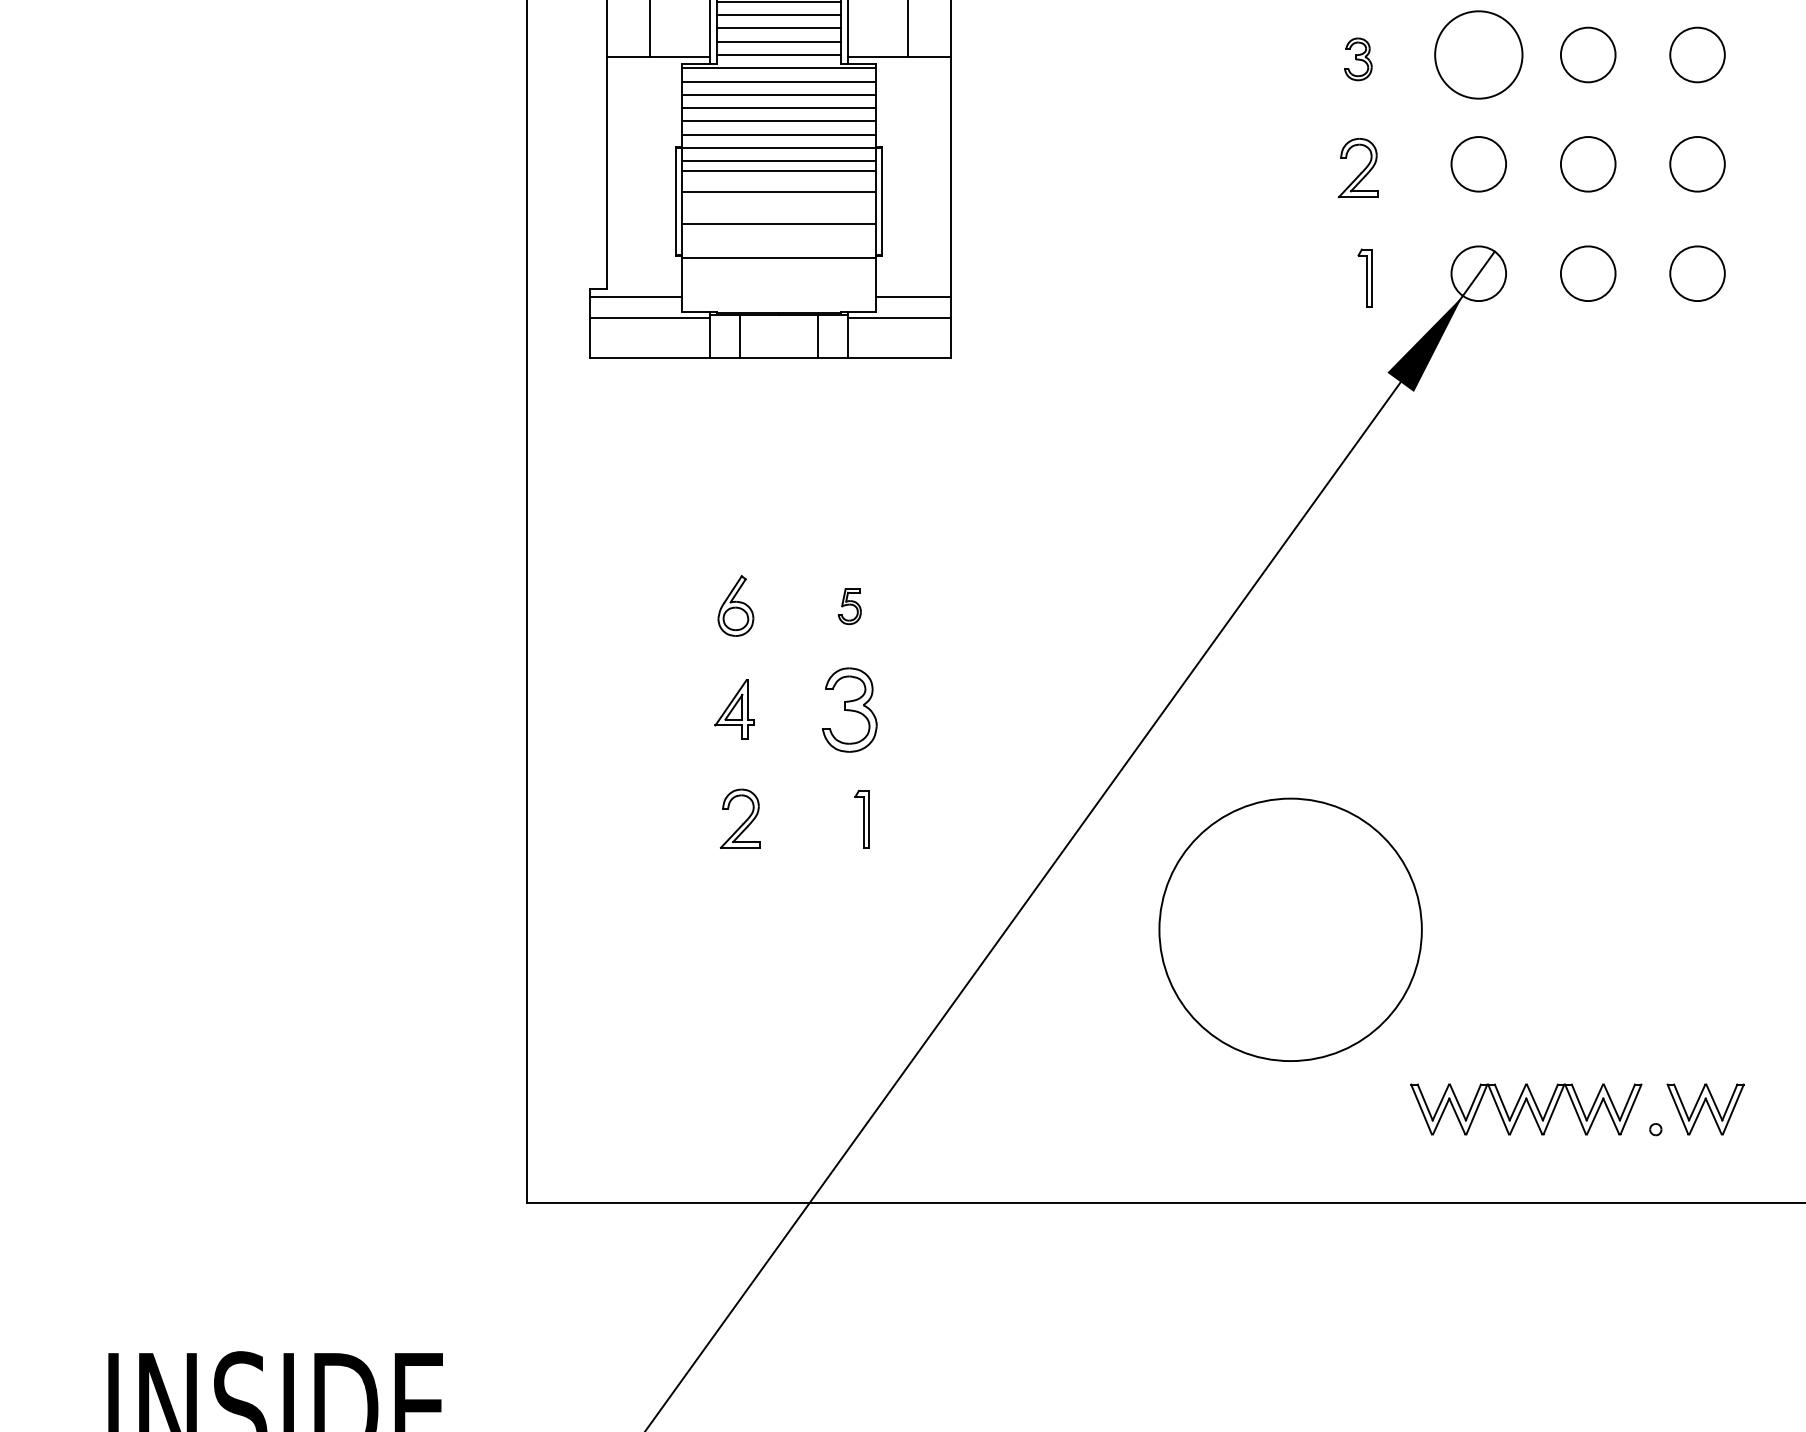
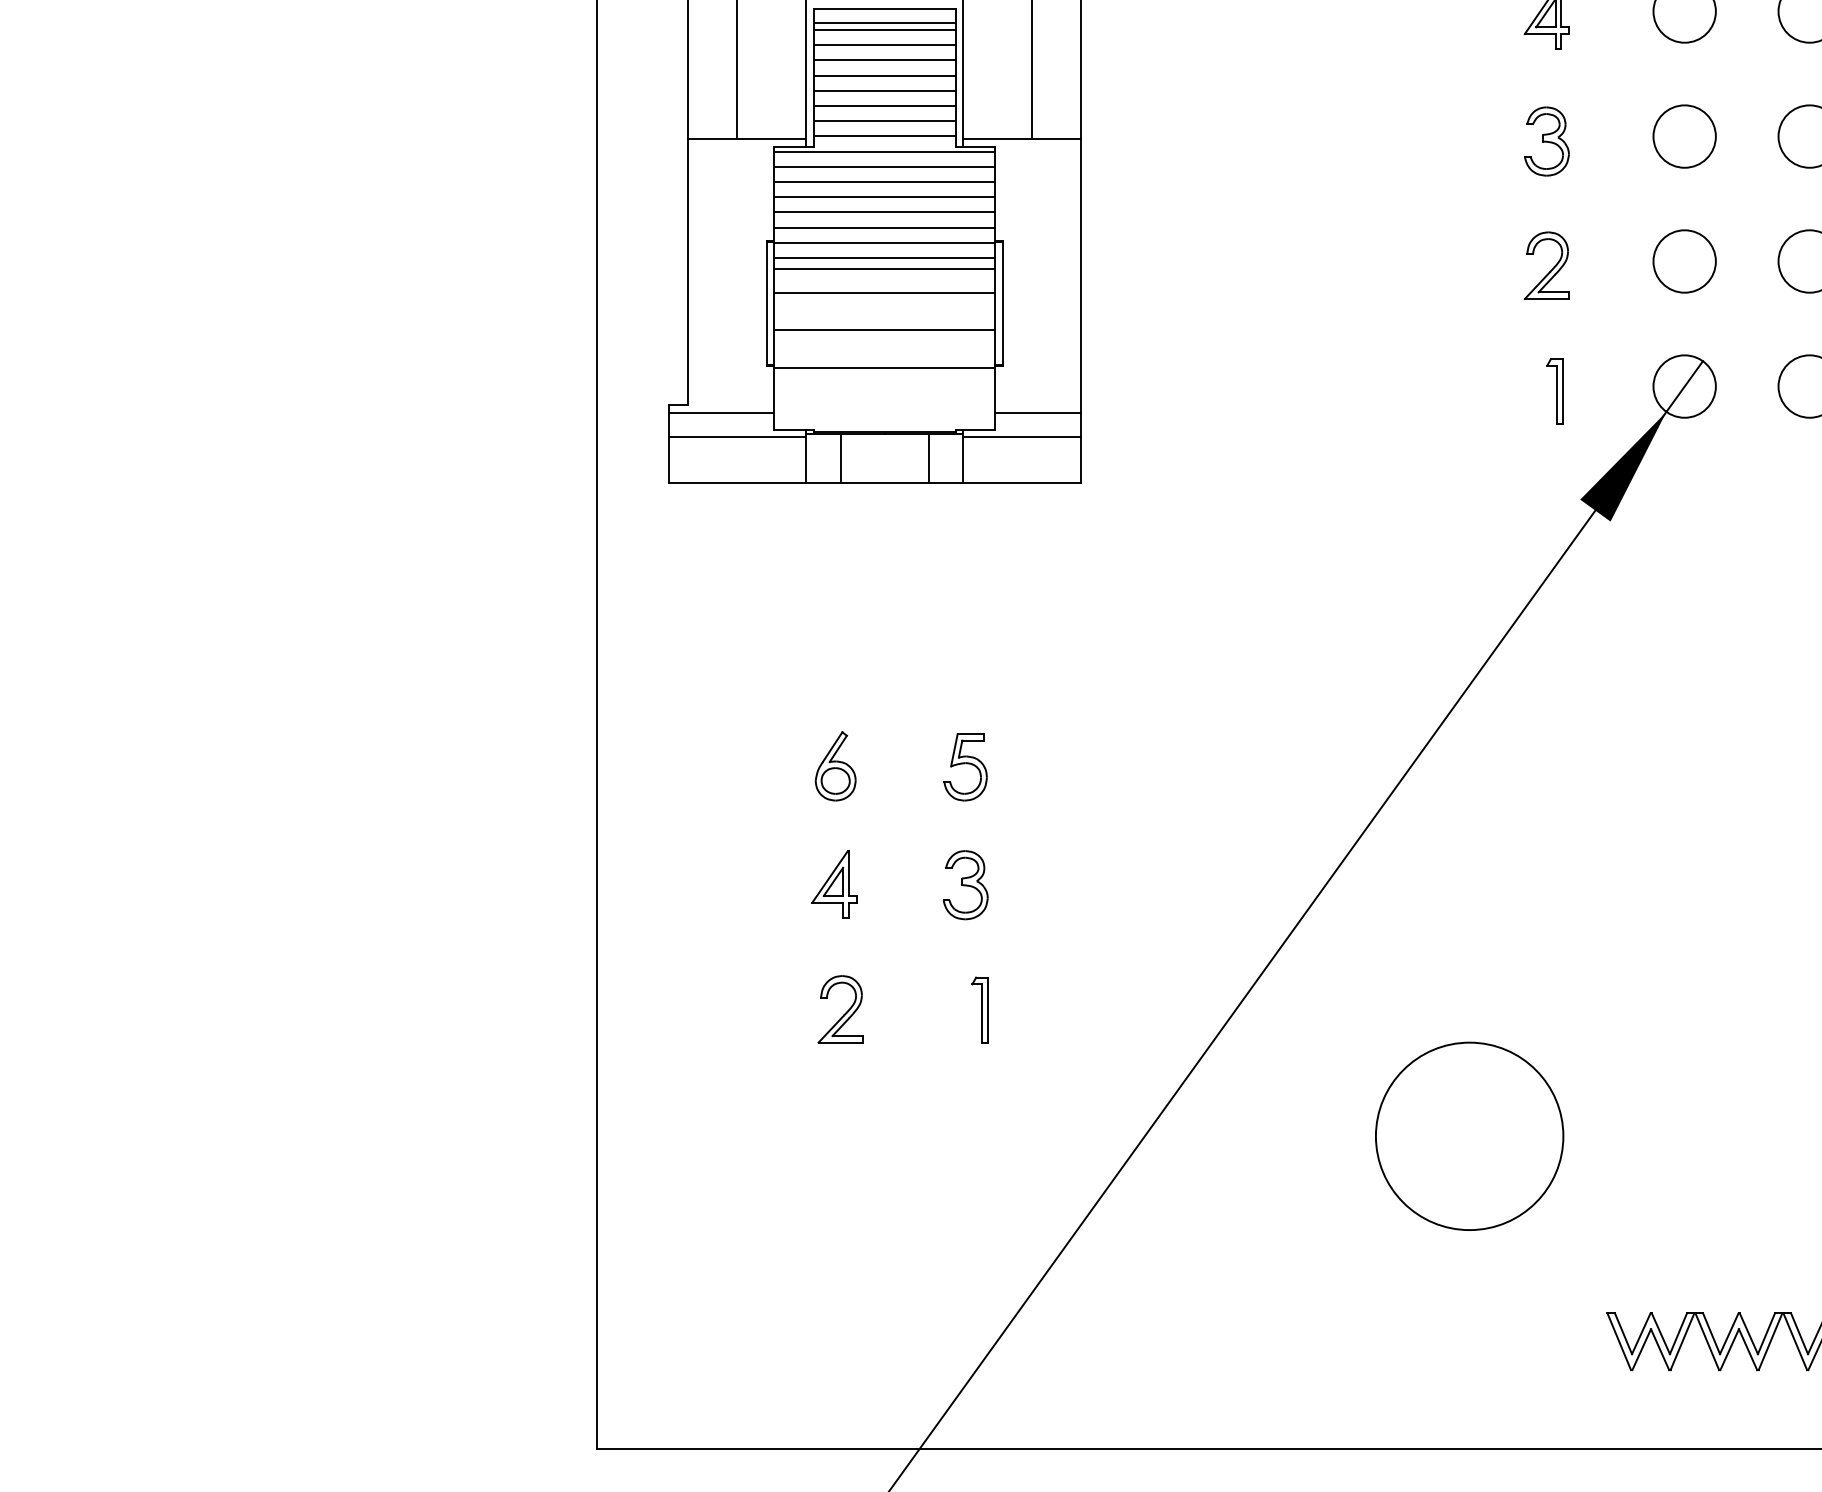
circle: (1478, 54) -> (1684, 136), size x0.62
part: (1358, 59) -> (1547, 141), size x1.43
part: (849, 606) -> (965, 766), size x1.67
part: (849, 709) -> (965, 884), size x0.71
circle: (1290, 929) -> (1469, 1135), size x0.62

